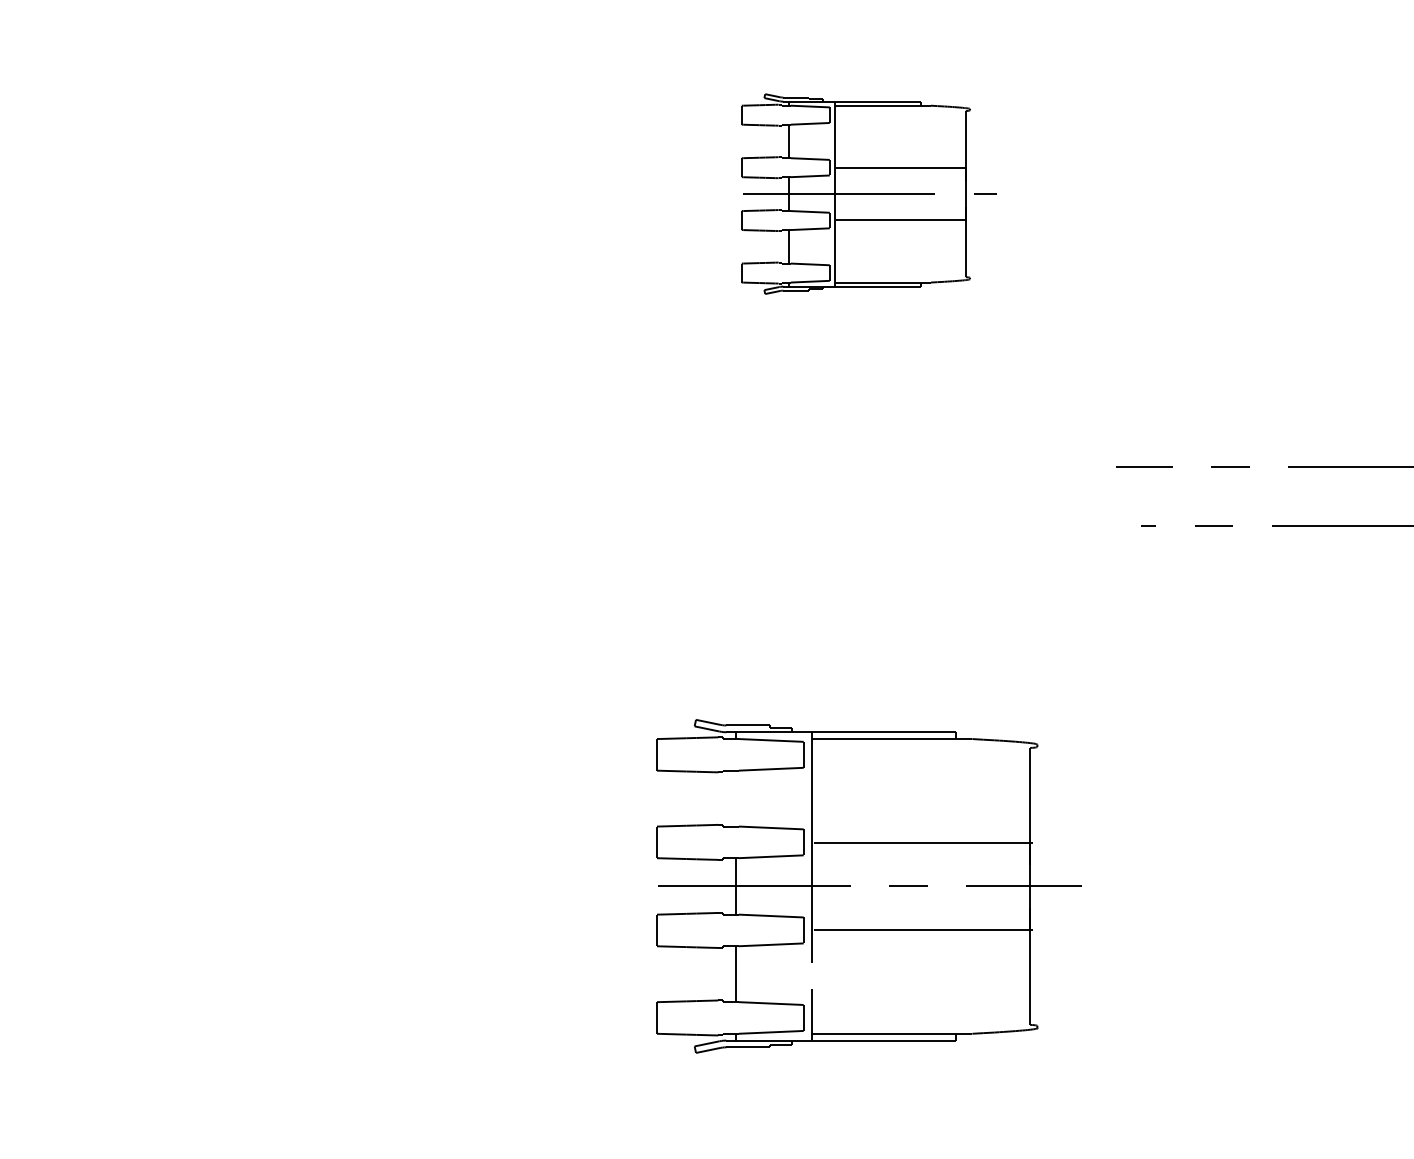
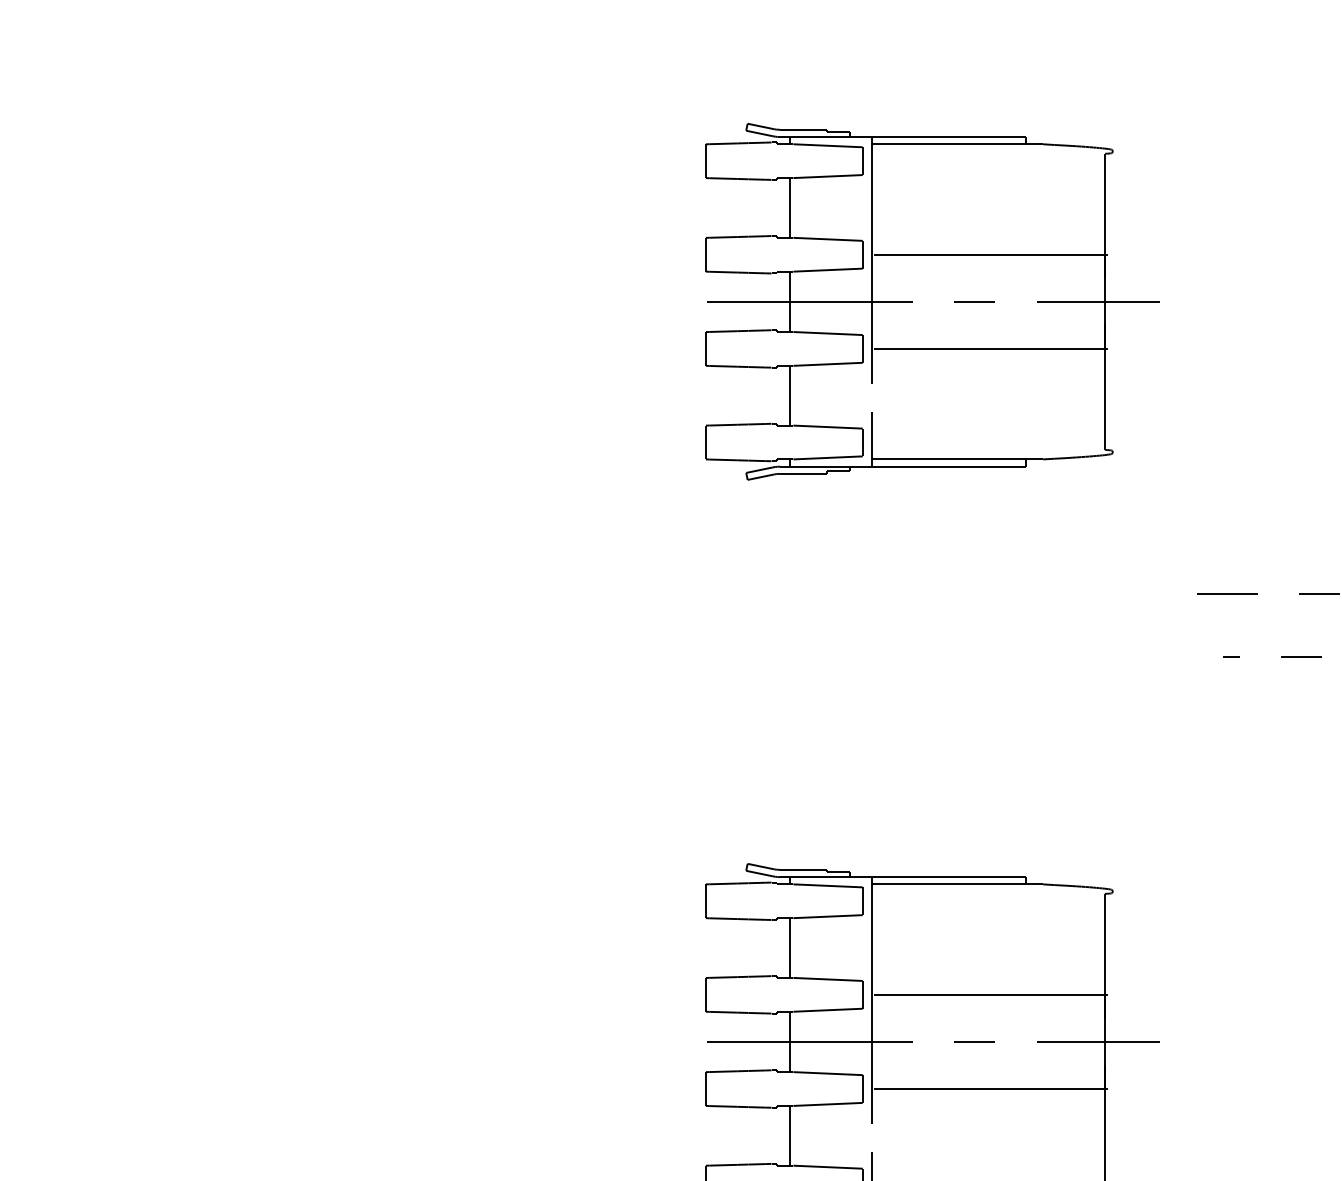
part: (868, 193) -> (932, 301), size x1.67
line: (735, 798) -> (789, 947), added

